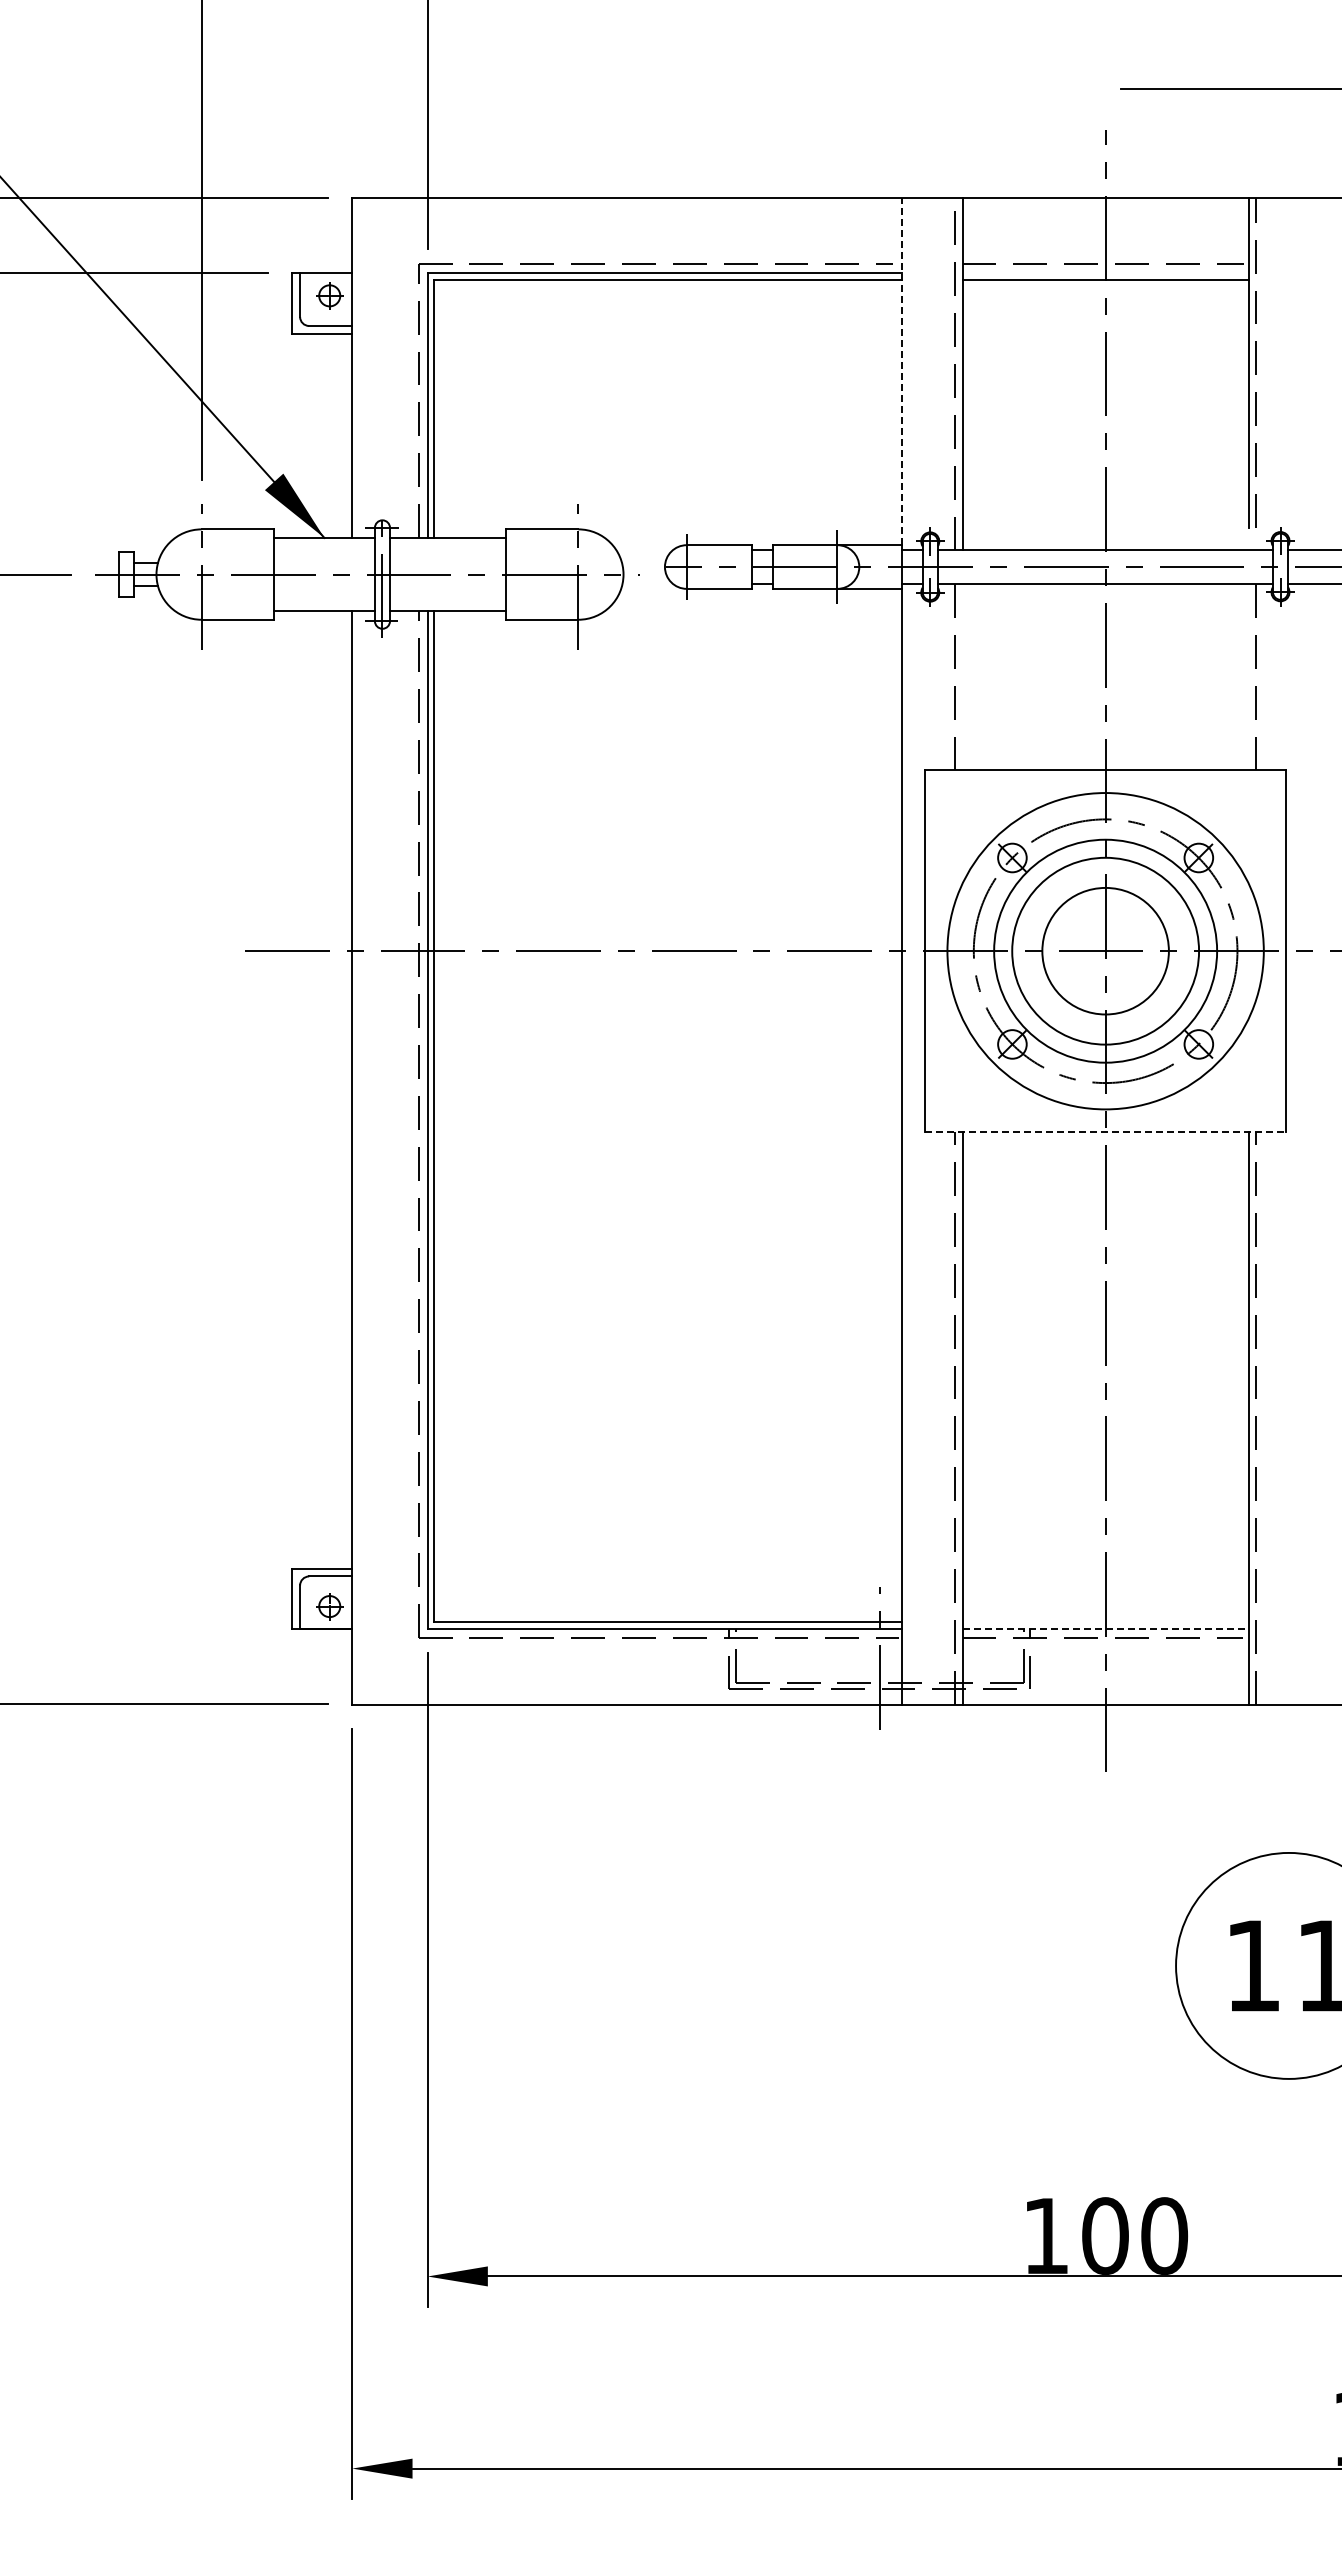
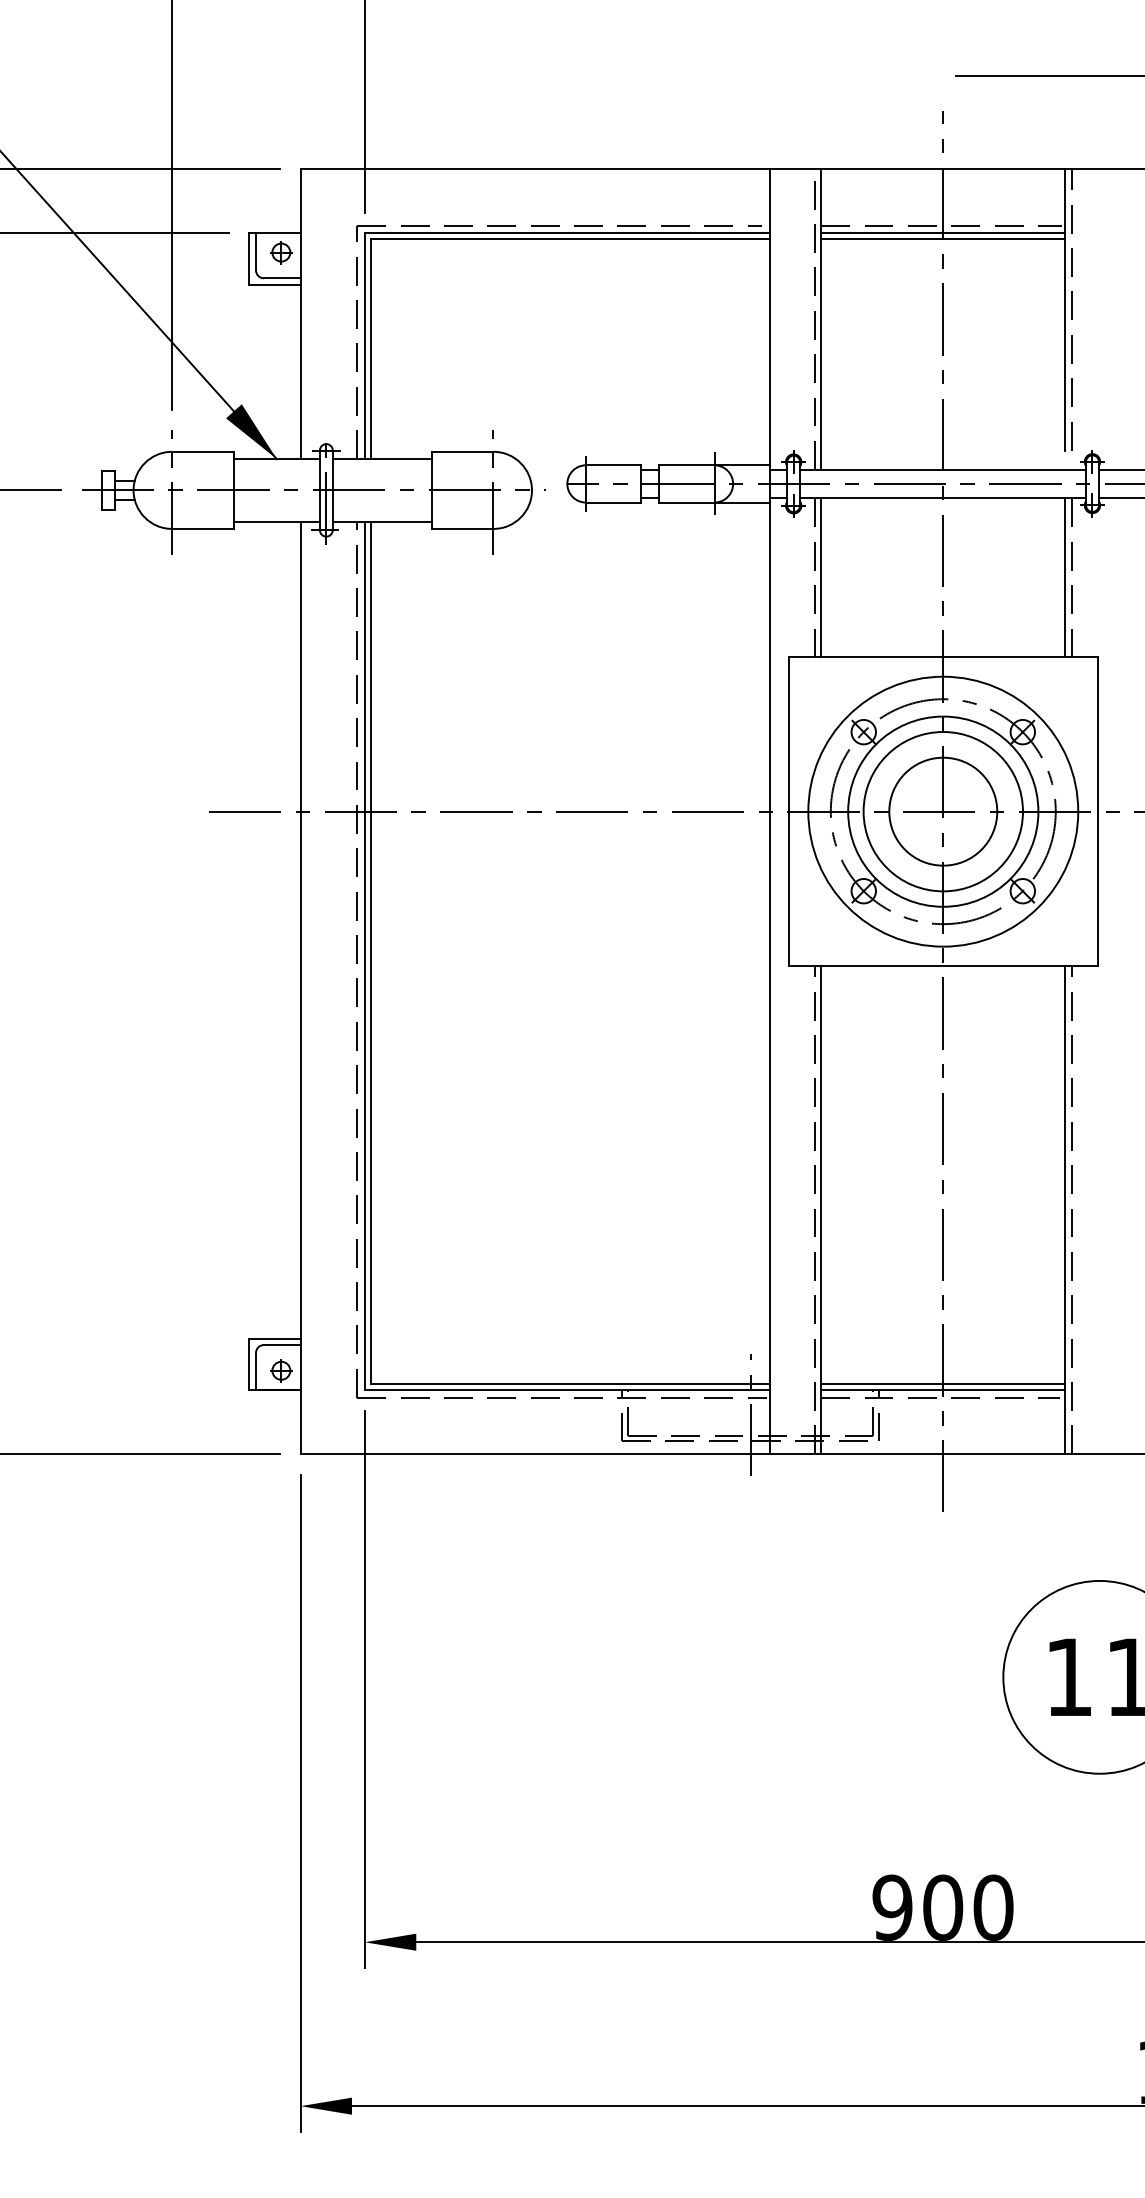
line: (1105, 273) -> (943, 233), added
line: (902, 371) -> (769, 317), dashed -> solid
line: (962, 676) -> (821, 577), added
line: (1248, 676) -> (1065, 577), added
line: (1105, 1132) -> (943, 966), dashed -> solid
line: (1105, 1622) -> (943, 1384), added
line: (1106, 1629) -> (944, 1390), dashed -> solid
text: (1045, 2235) -> (891, 1907), 100 -> 900

